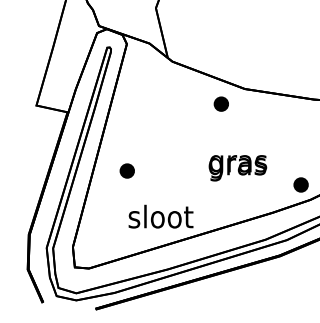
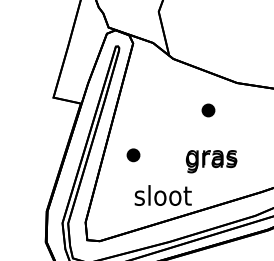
part: (220, 103) -> (207, 109), moved
text: (237, 168) -> (211, 161), moved

